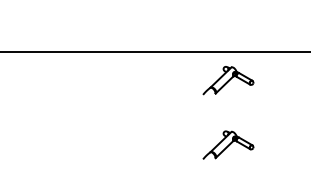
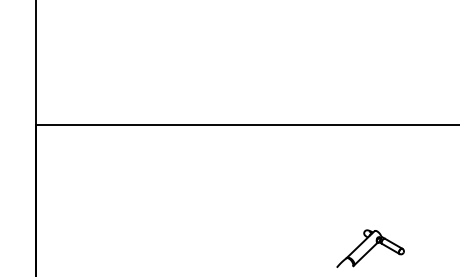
part: (228, 80) -> (370, 162), removed

